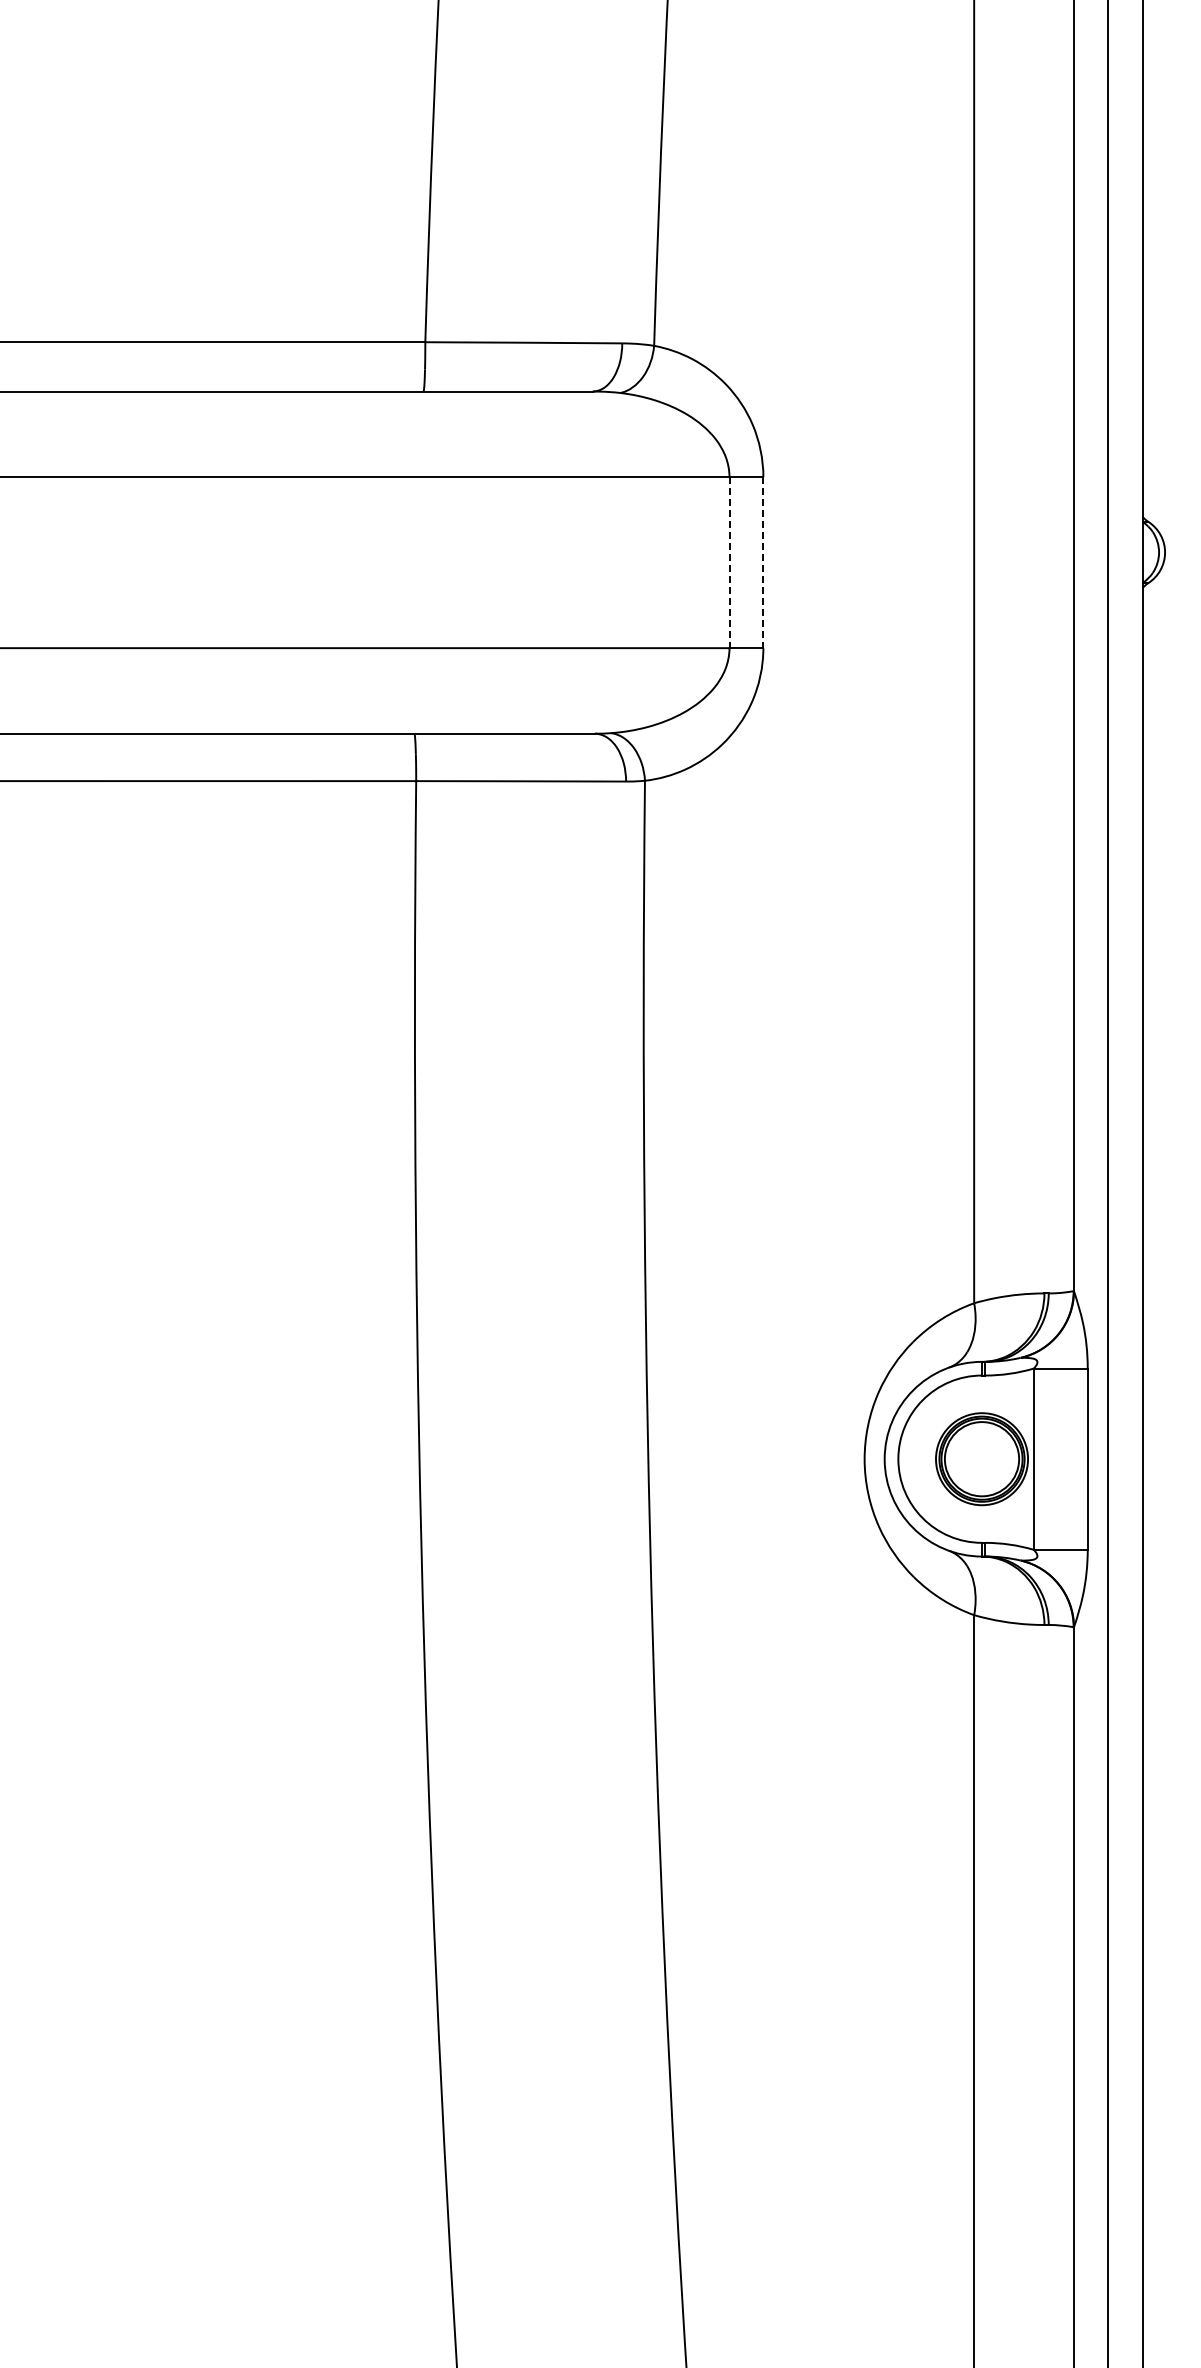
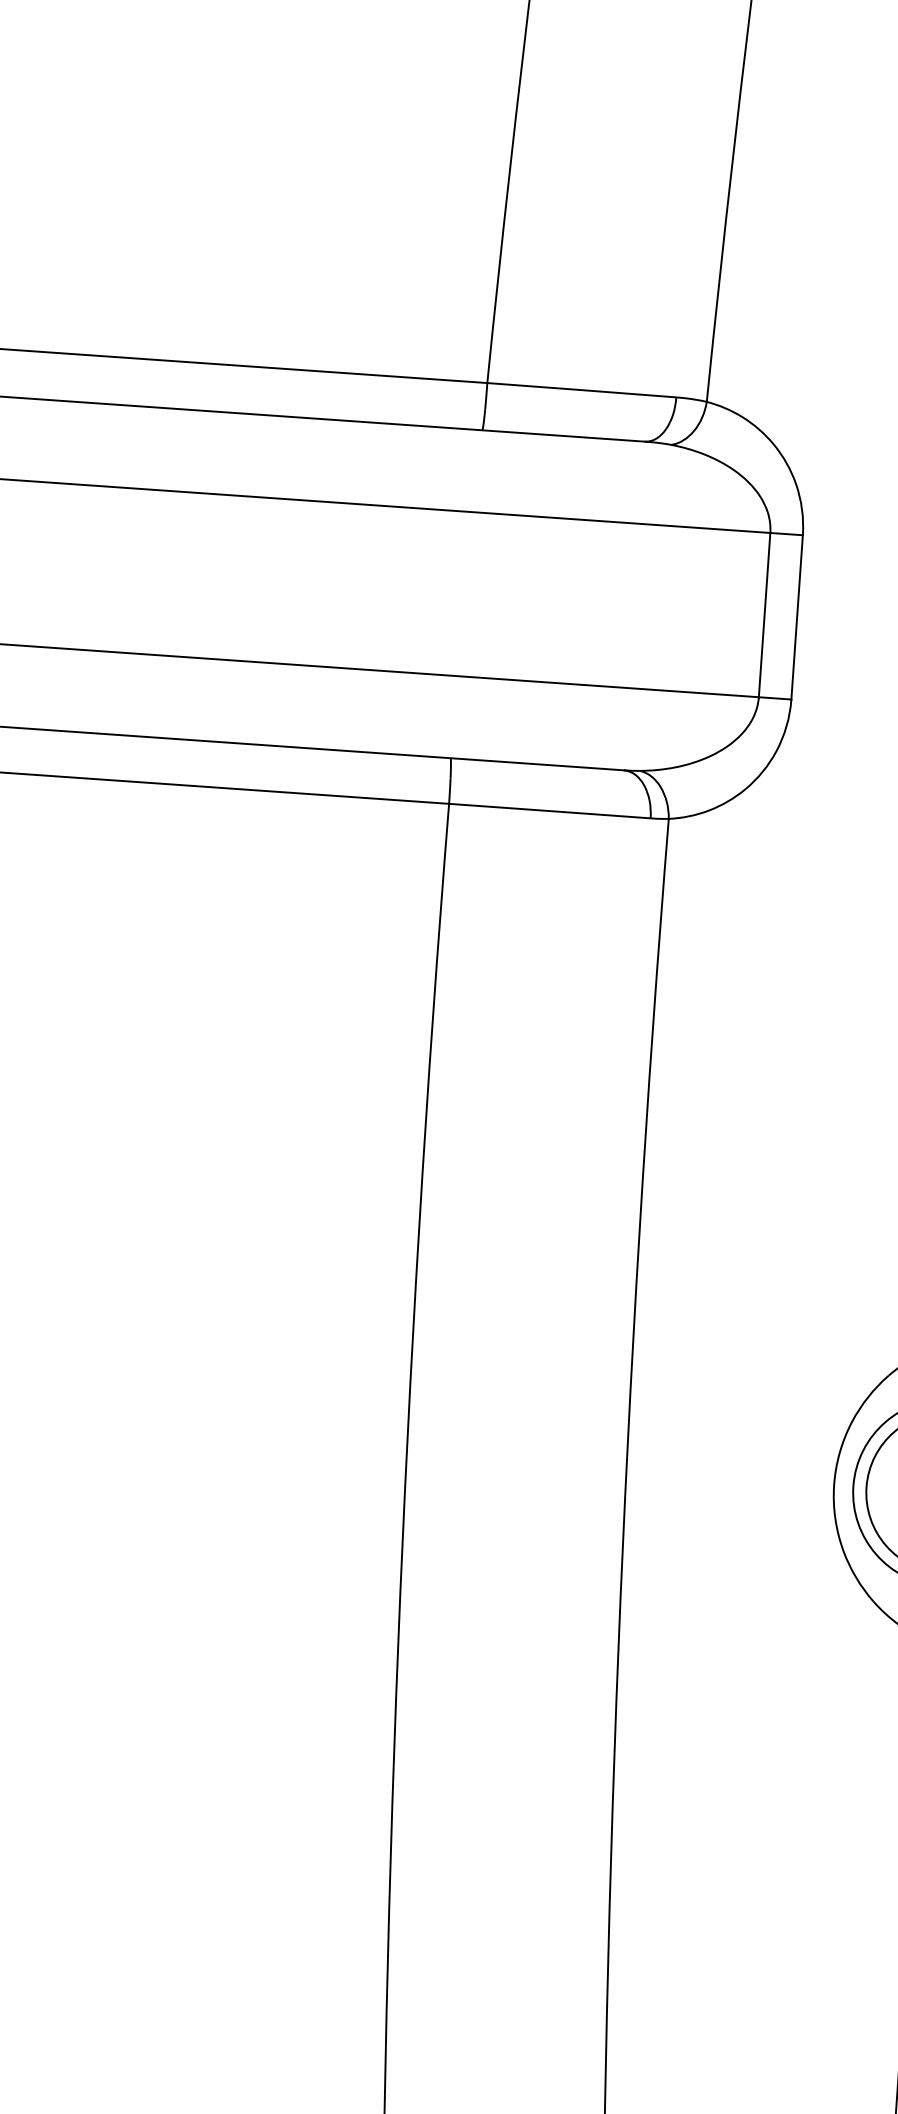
line: (729, 562) -> (764, 614), dashed -> solid
line: (763, 562) -> (797, 617), dashed -> solid

